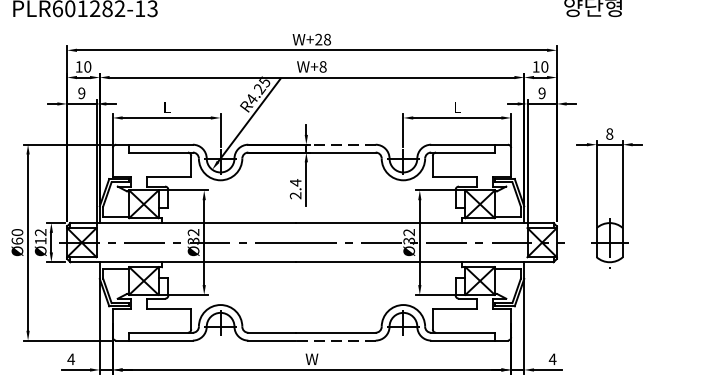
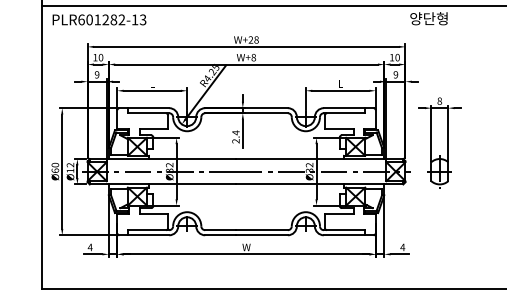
line: (335, 145) -> (261, 108), dashed -> solid
line: (335, 340) -> (261, 235), dashed -> solid

